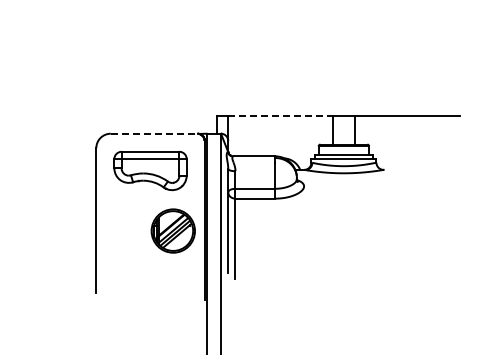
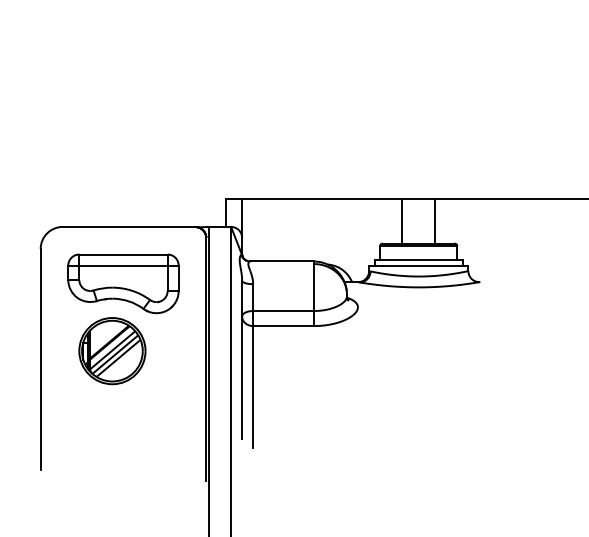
line: (281, 115) -> (323, 199), dashed -> solid
line: (154, 133) -> (129, 226), dashed -> solid
part: (172, 230) -> (111, 350), moved

